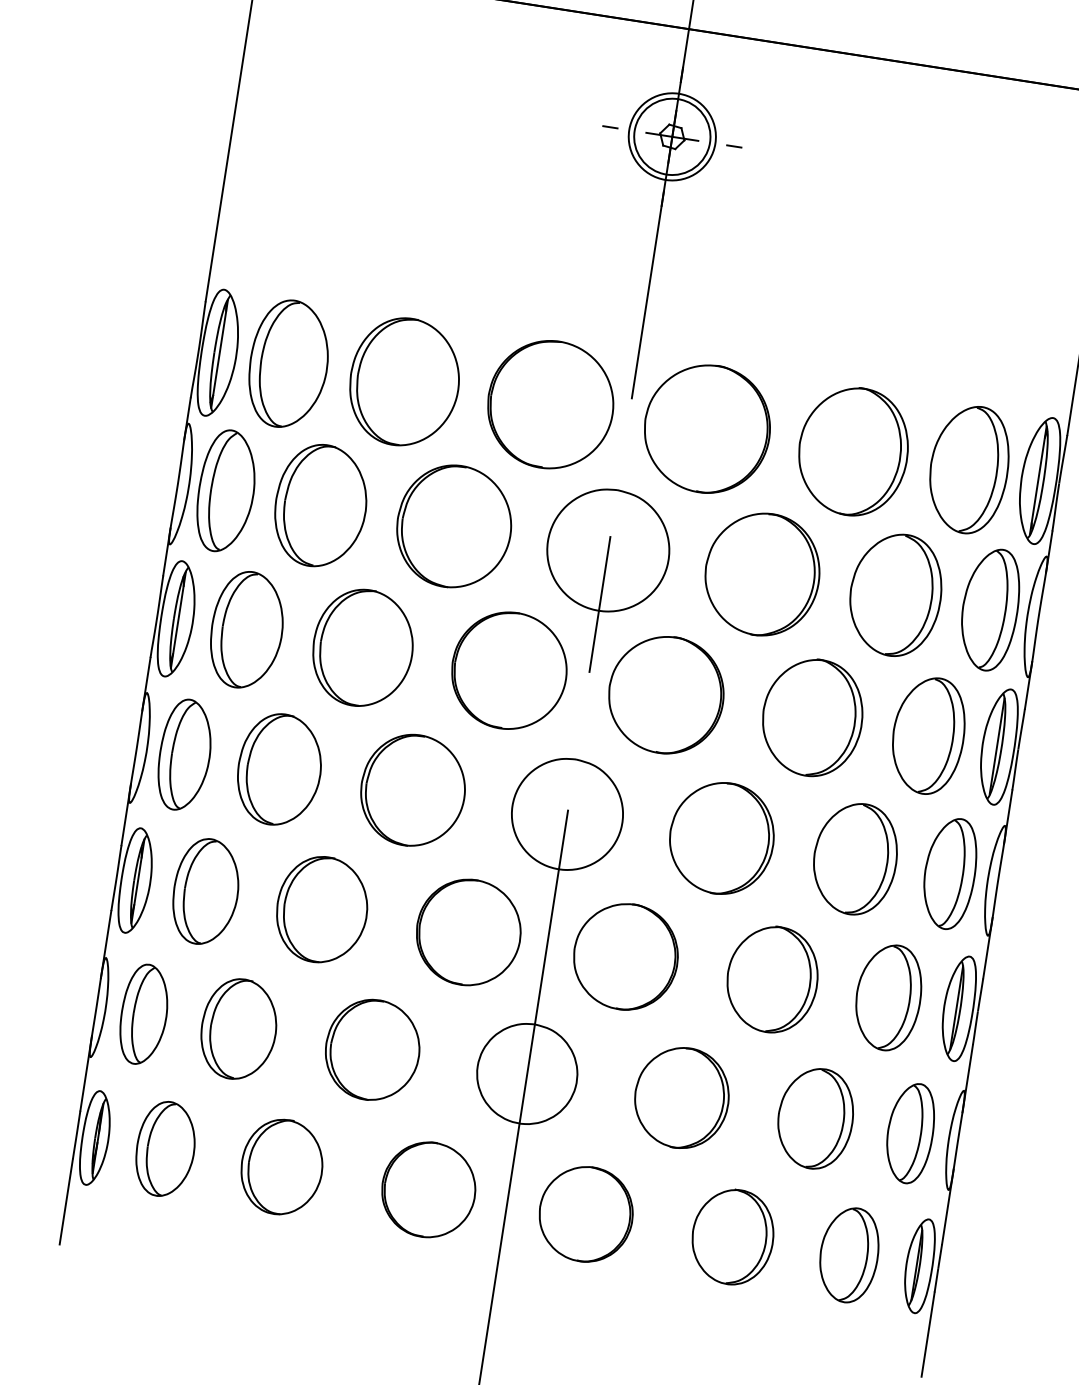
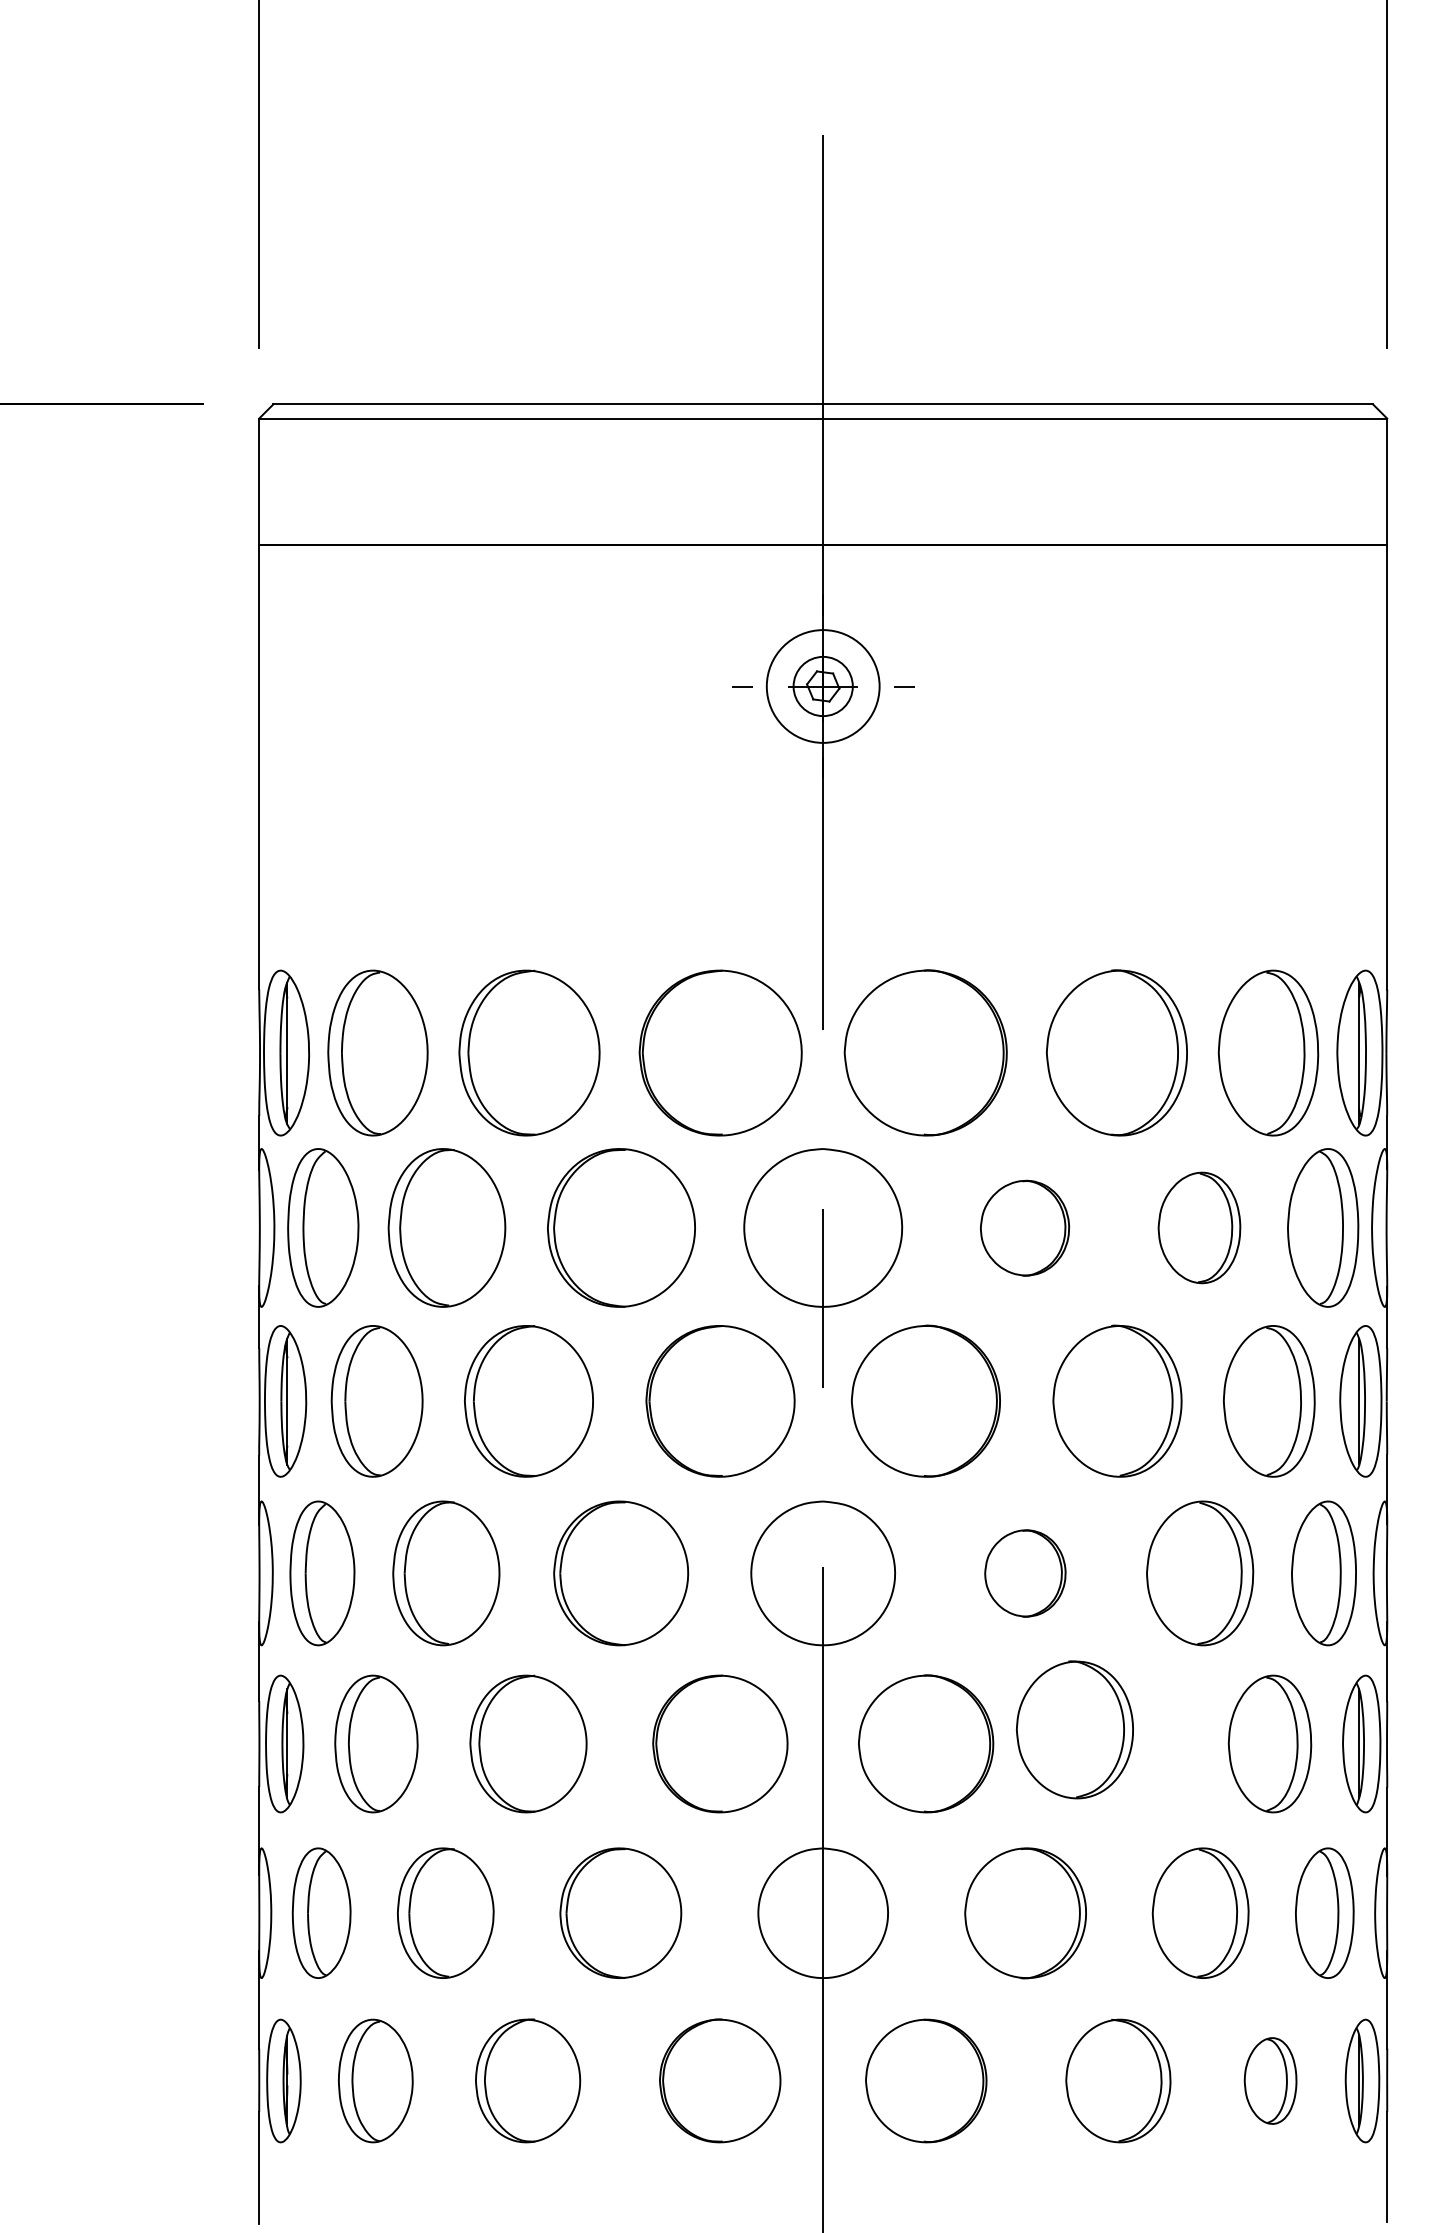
circle: (671, 136) -> (822, 686), size x0.6
part: (762, 574) -> (1024, 1228), size x0.6
part: (895, 594) -> (1199, 1227), size x0.7
part: (721, 838) -> (1025, 1573), size x0.6
part: (772, 979) -> (1074, 1729), moved
part: (849, 1254) -> (1270, 2080), size x0.7

